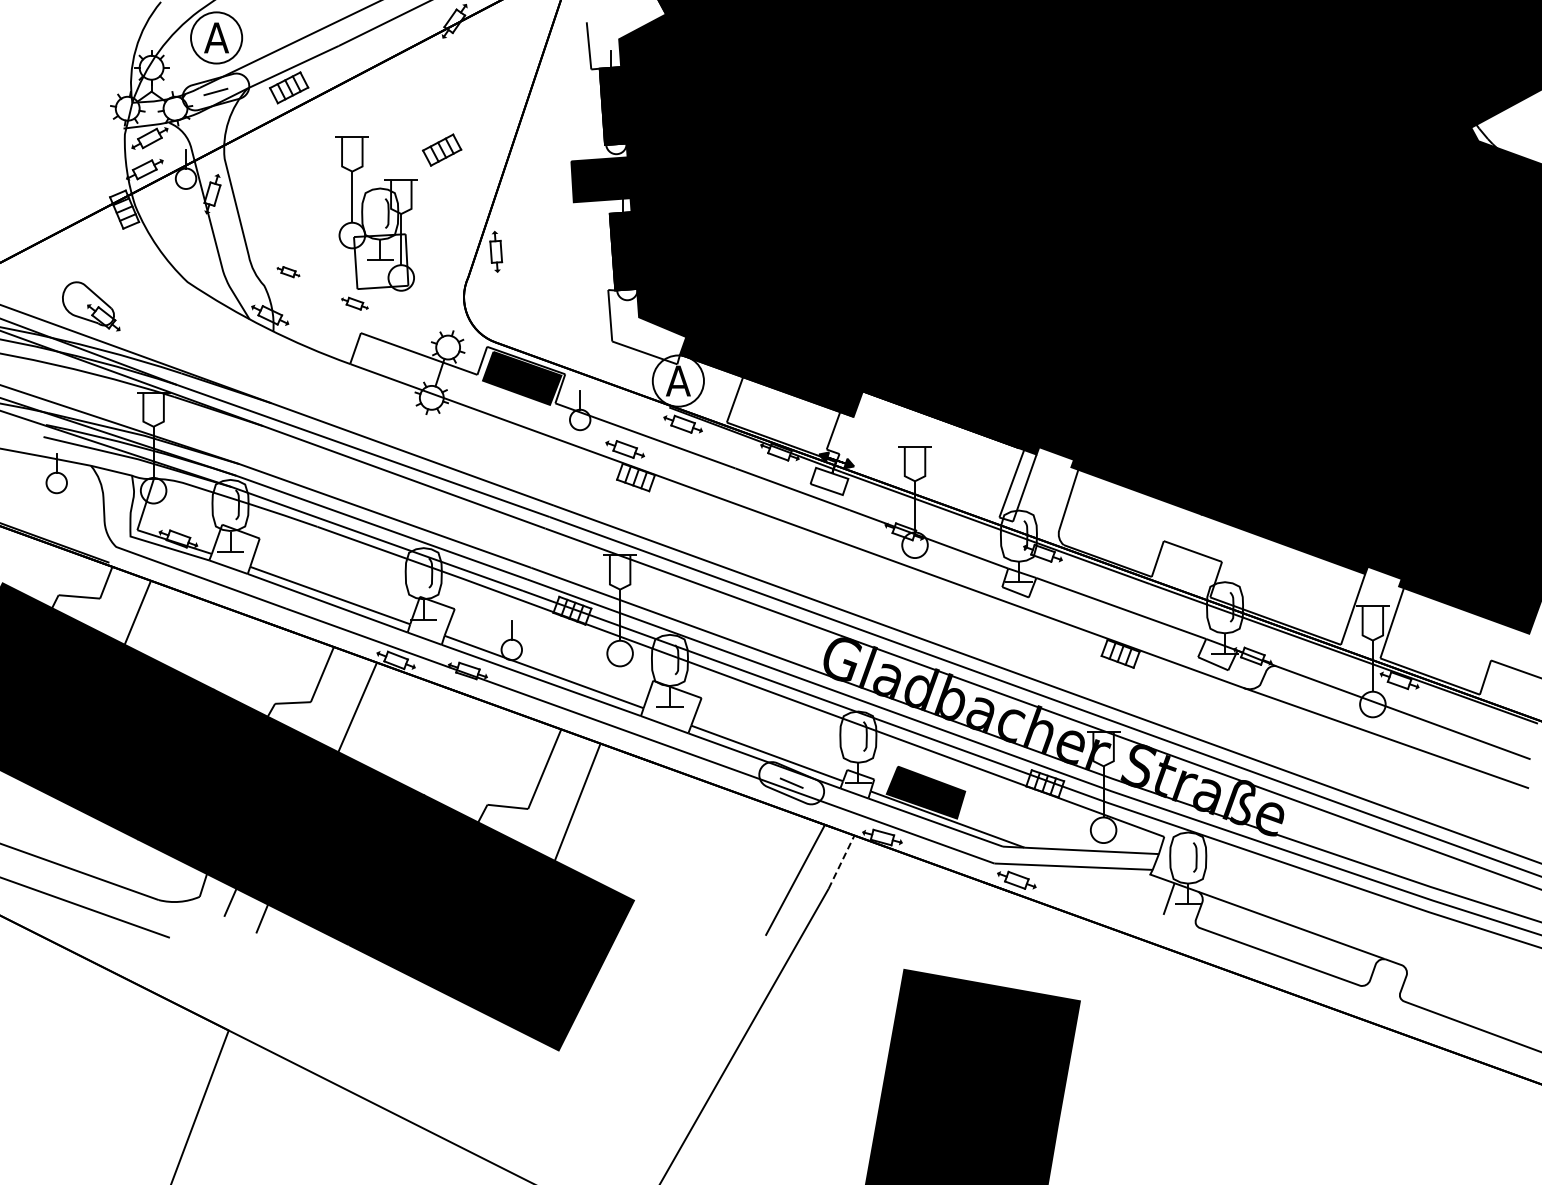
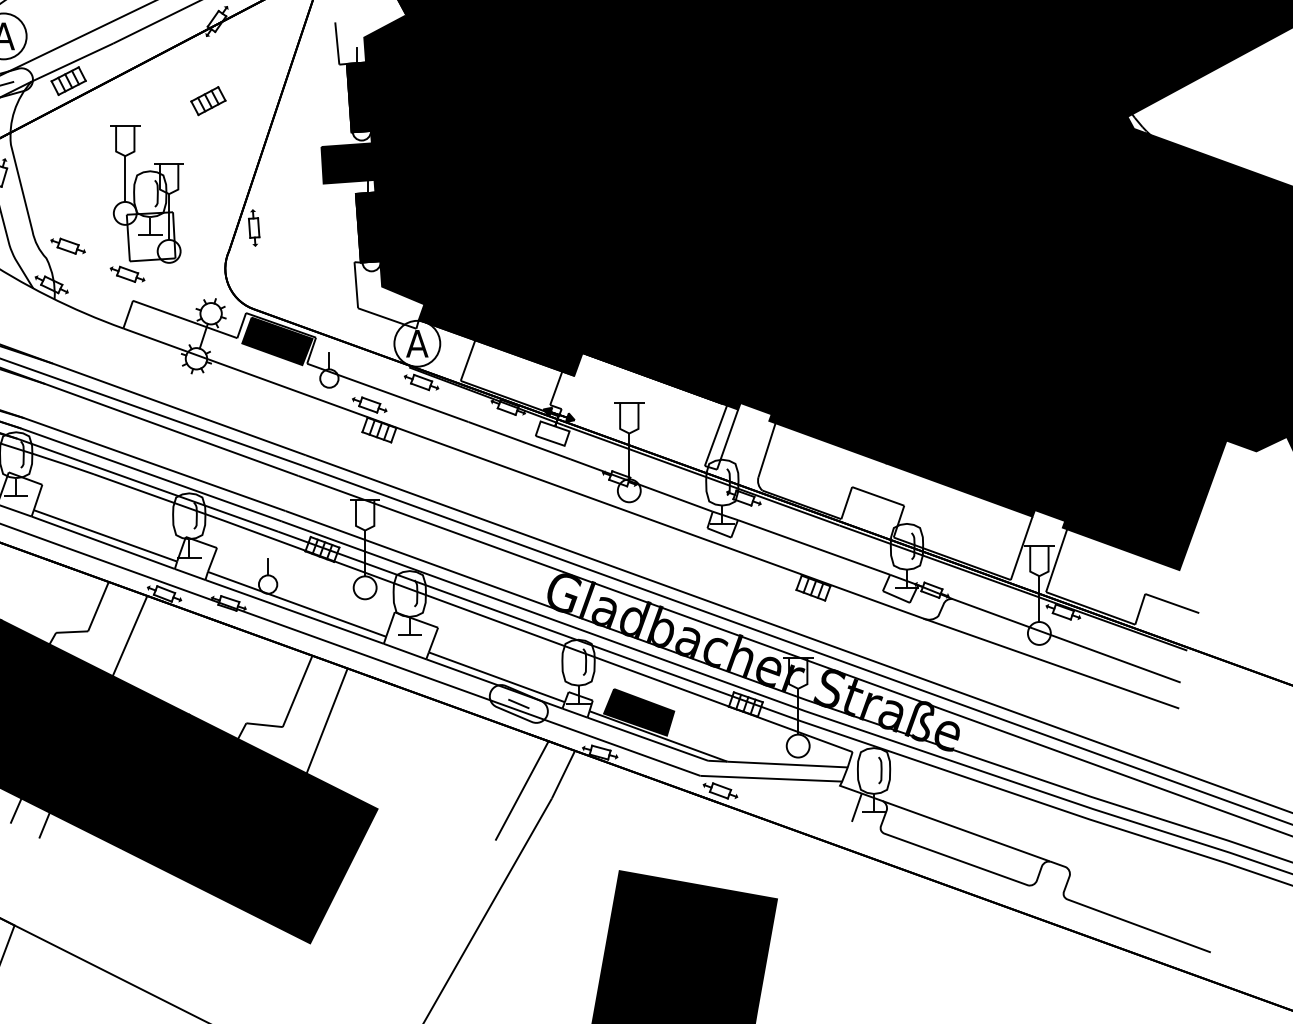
part: (441, 149) -> (207, 100), moved
part: (288, 271) -> (68, 245), size x1.67
part: (354, 303) -> (127, 274), size x1.43
line: (841, 862) -> (563, 774), dashed -> solid

